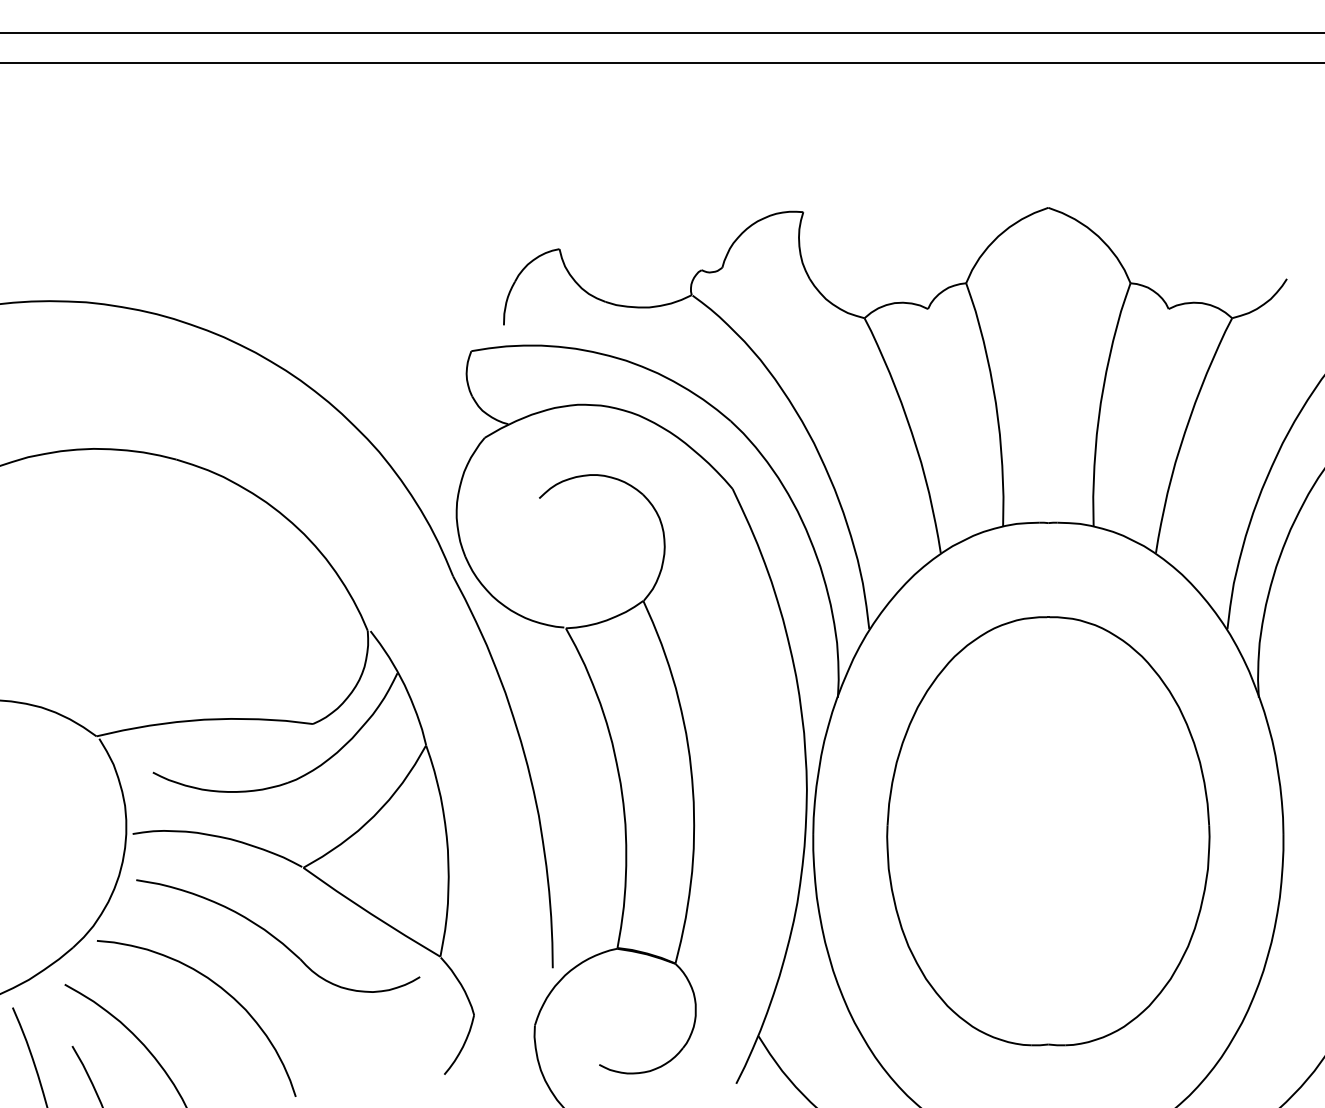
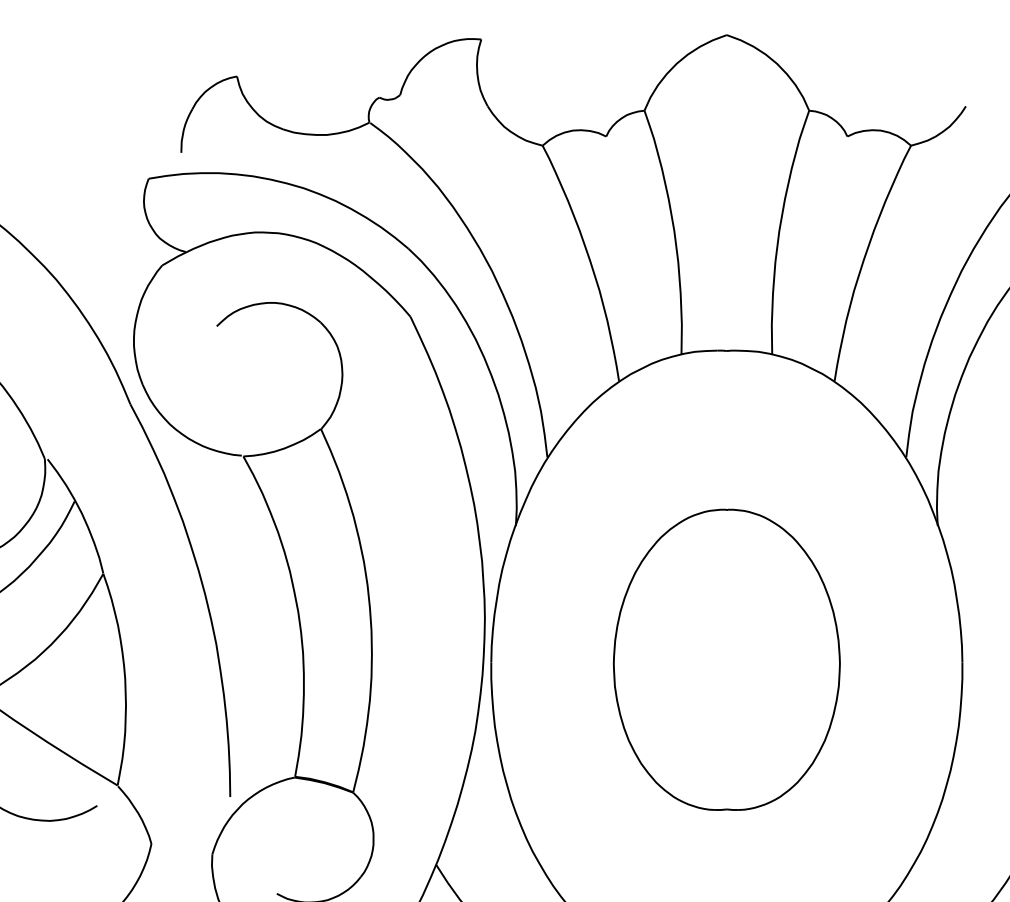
part: (1048, 831) -> (726, 660), size x0.7

